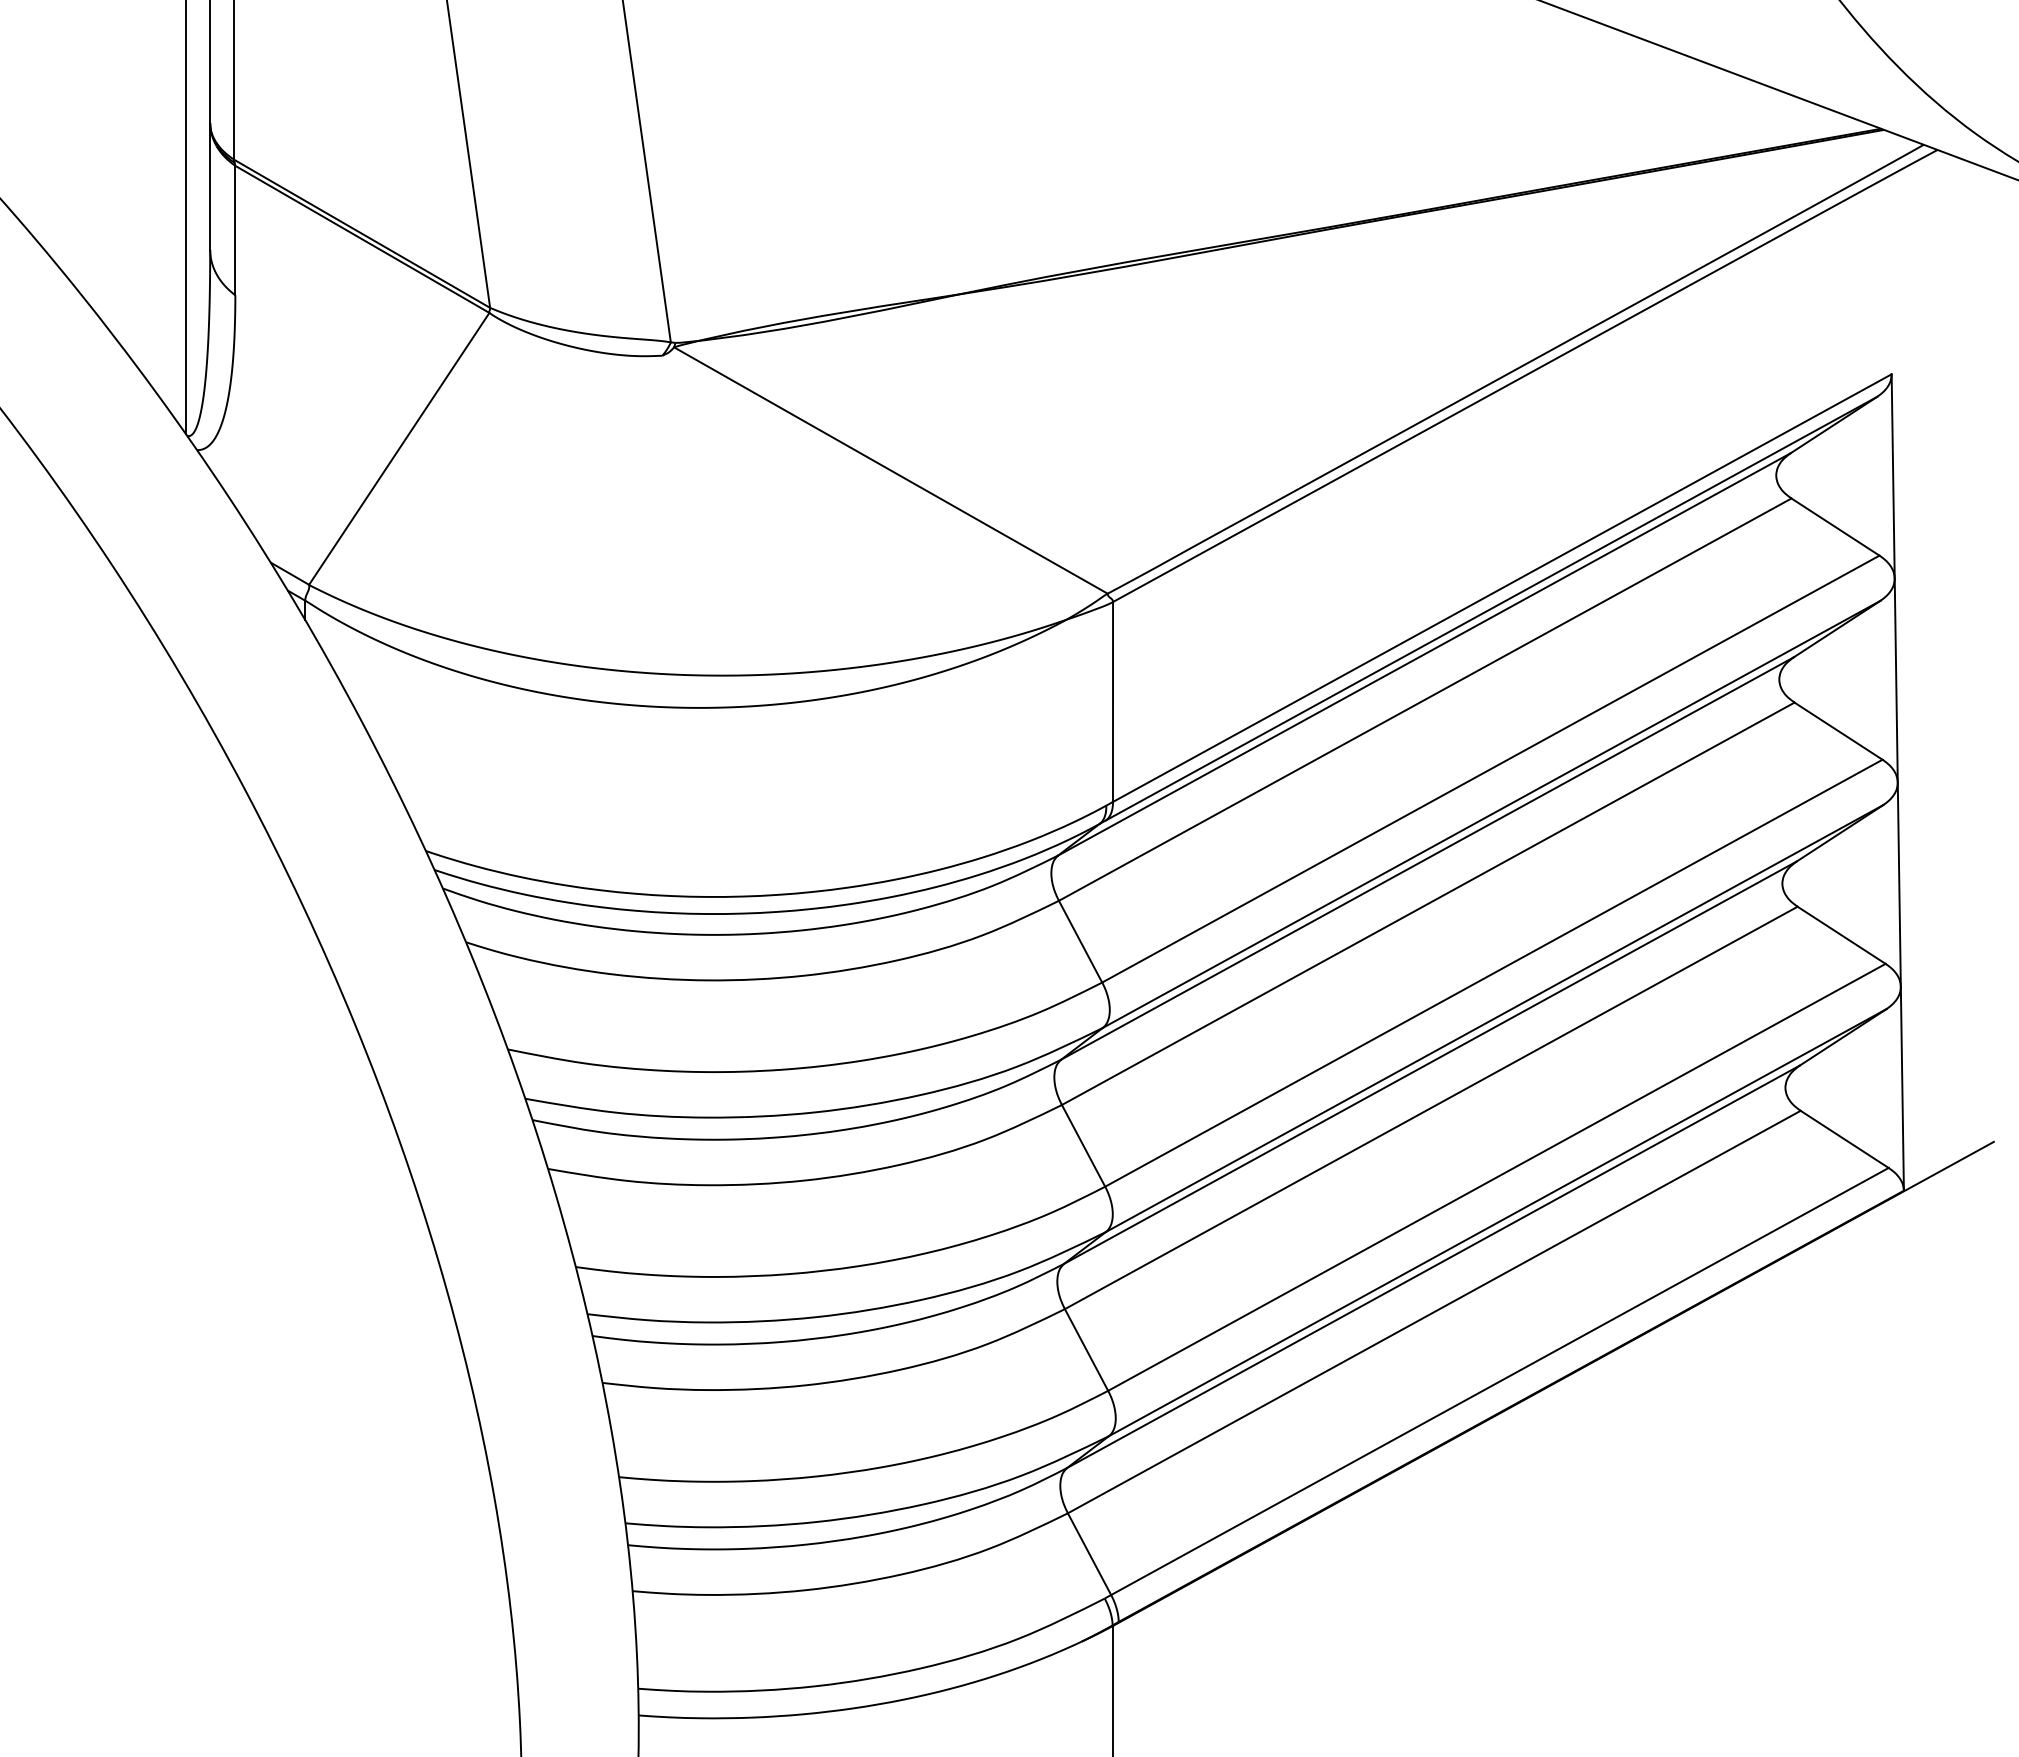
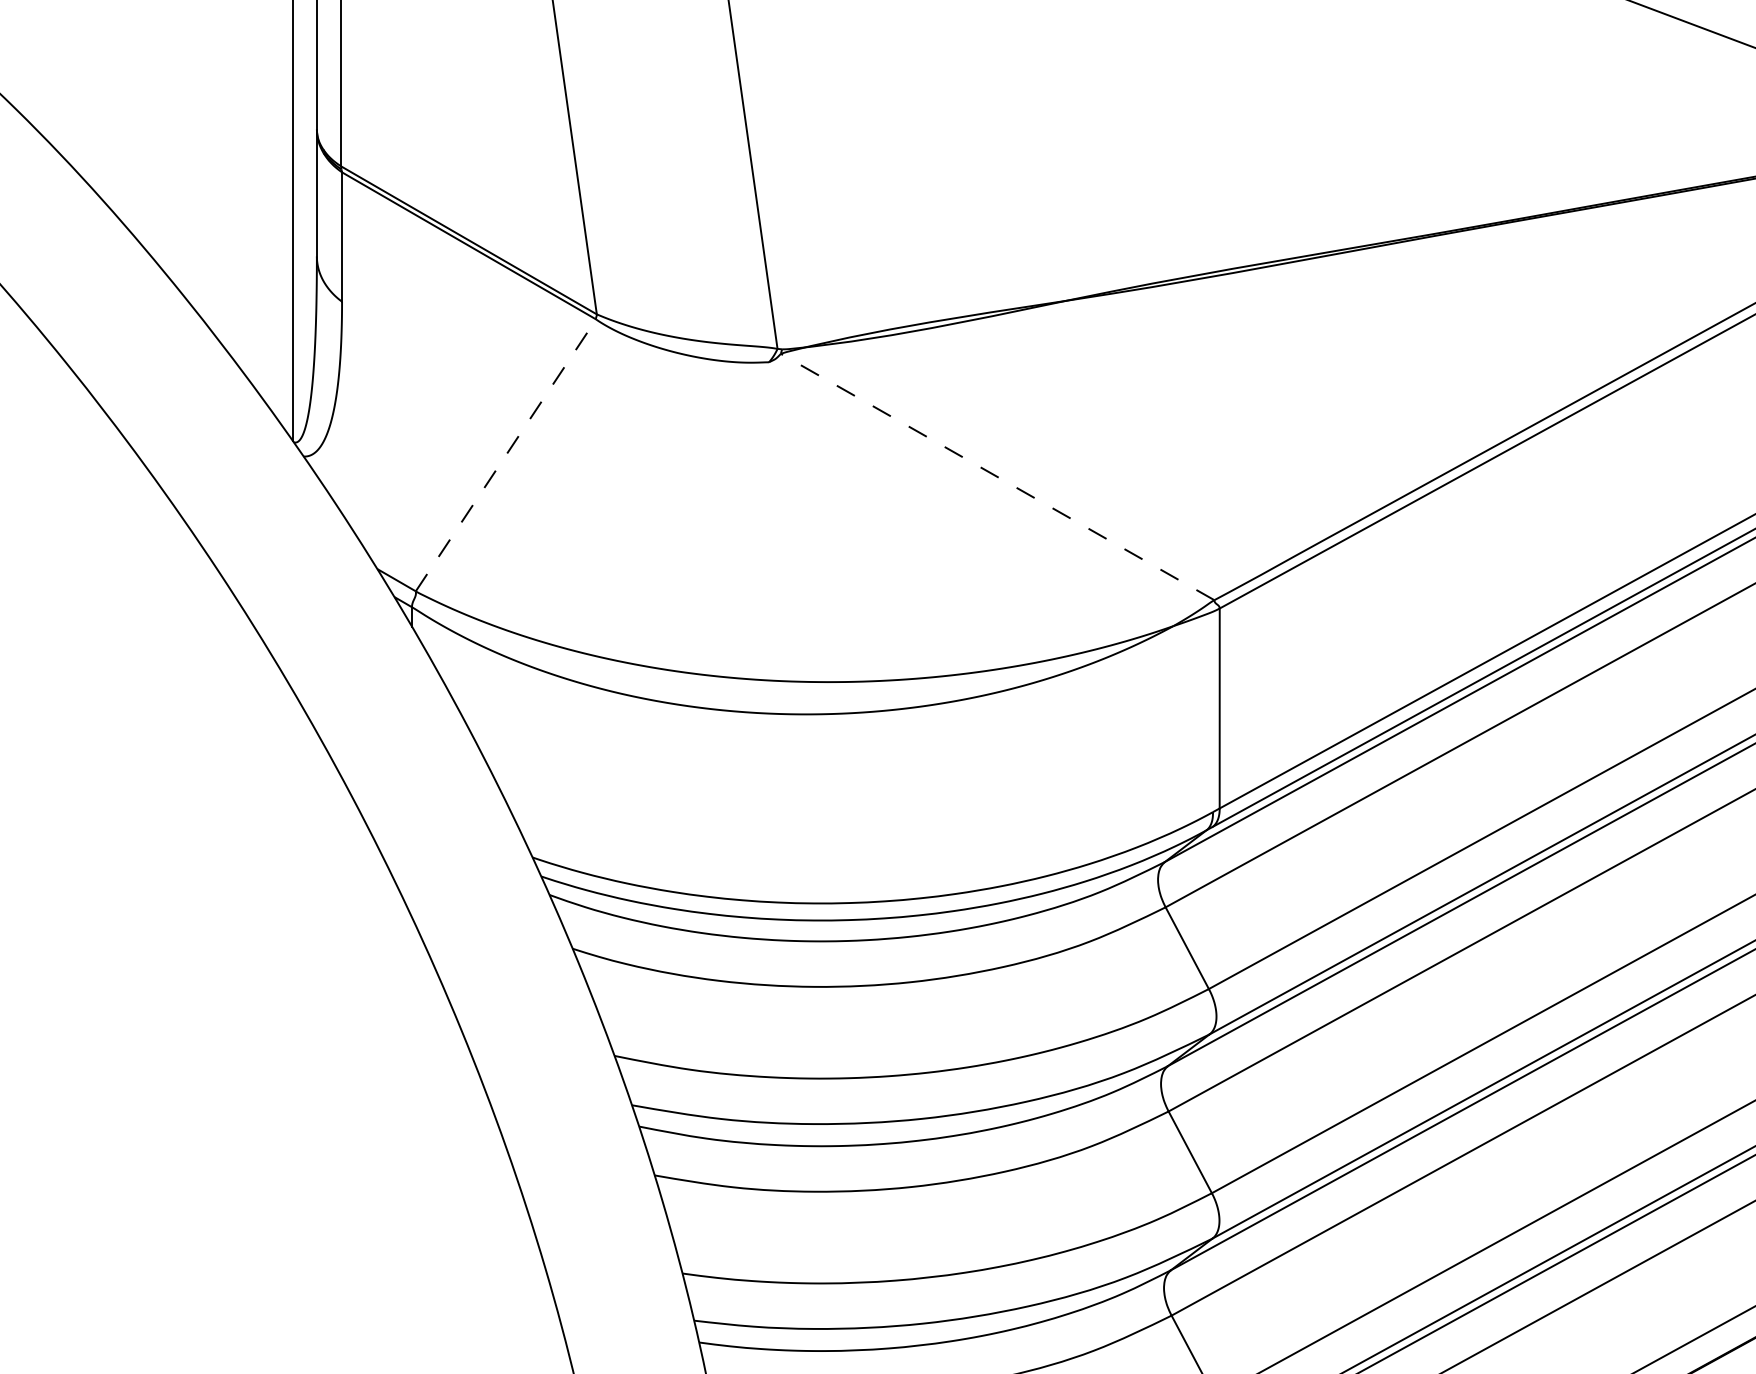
line: (399, 448) -> (506, 454), solid -> dashed
line: (890, 470) -> (997, 476), solid -> dashed

